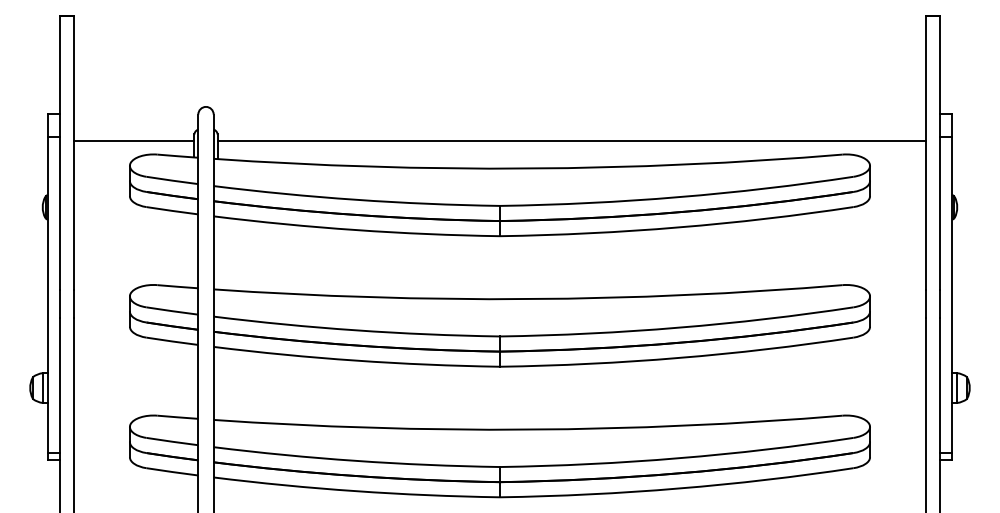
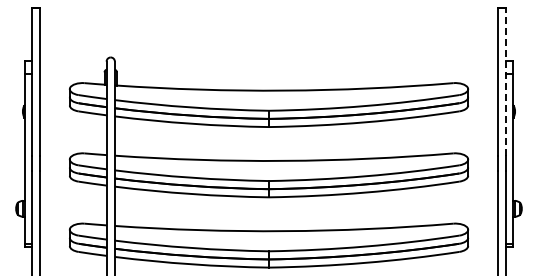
line: (133, 140) -> (71, 75), removed
line: (571, 140) -> (307, 75), removed
line: (939, 153) -> (505, 82), solid -> dashed

